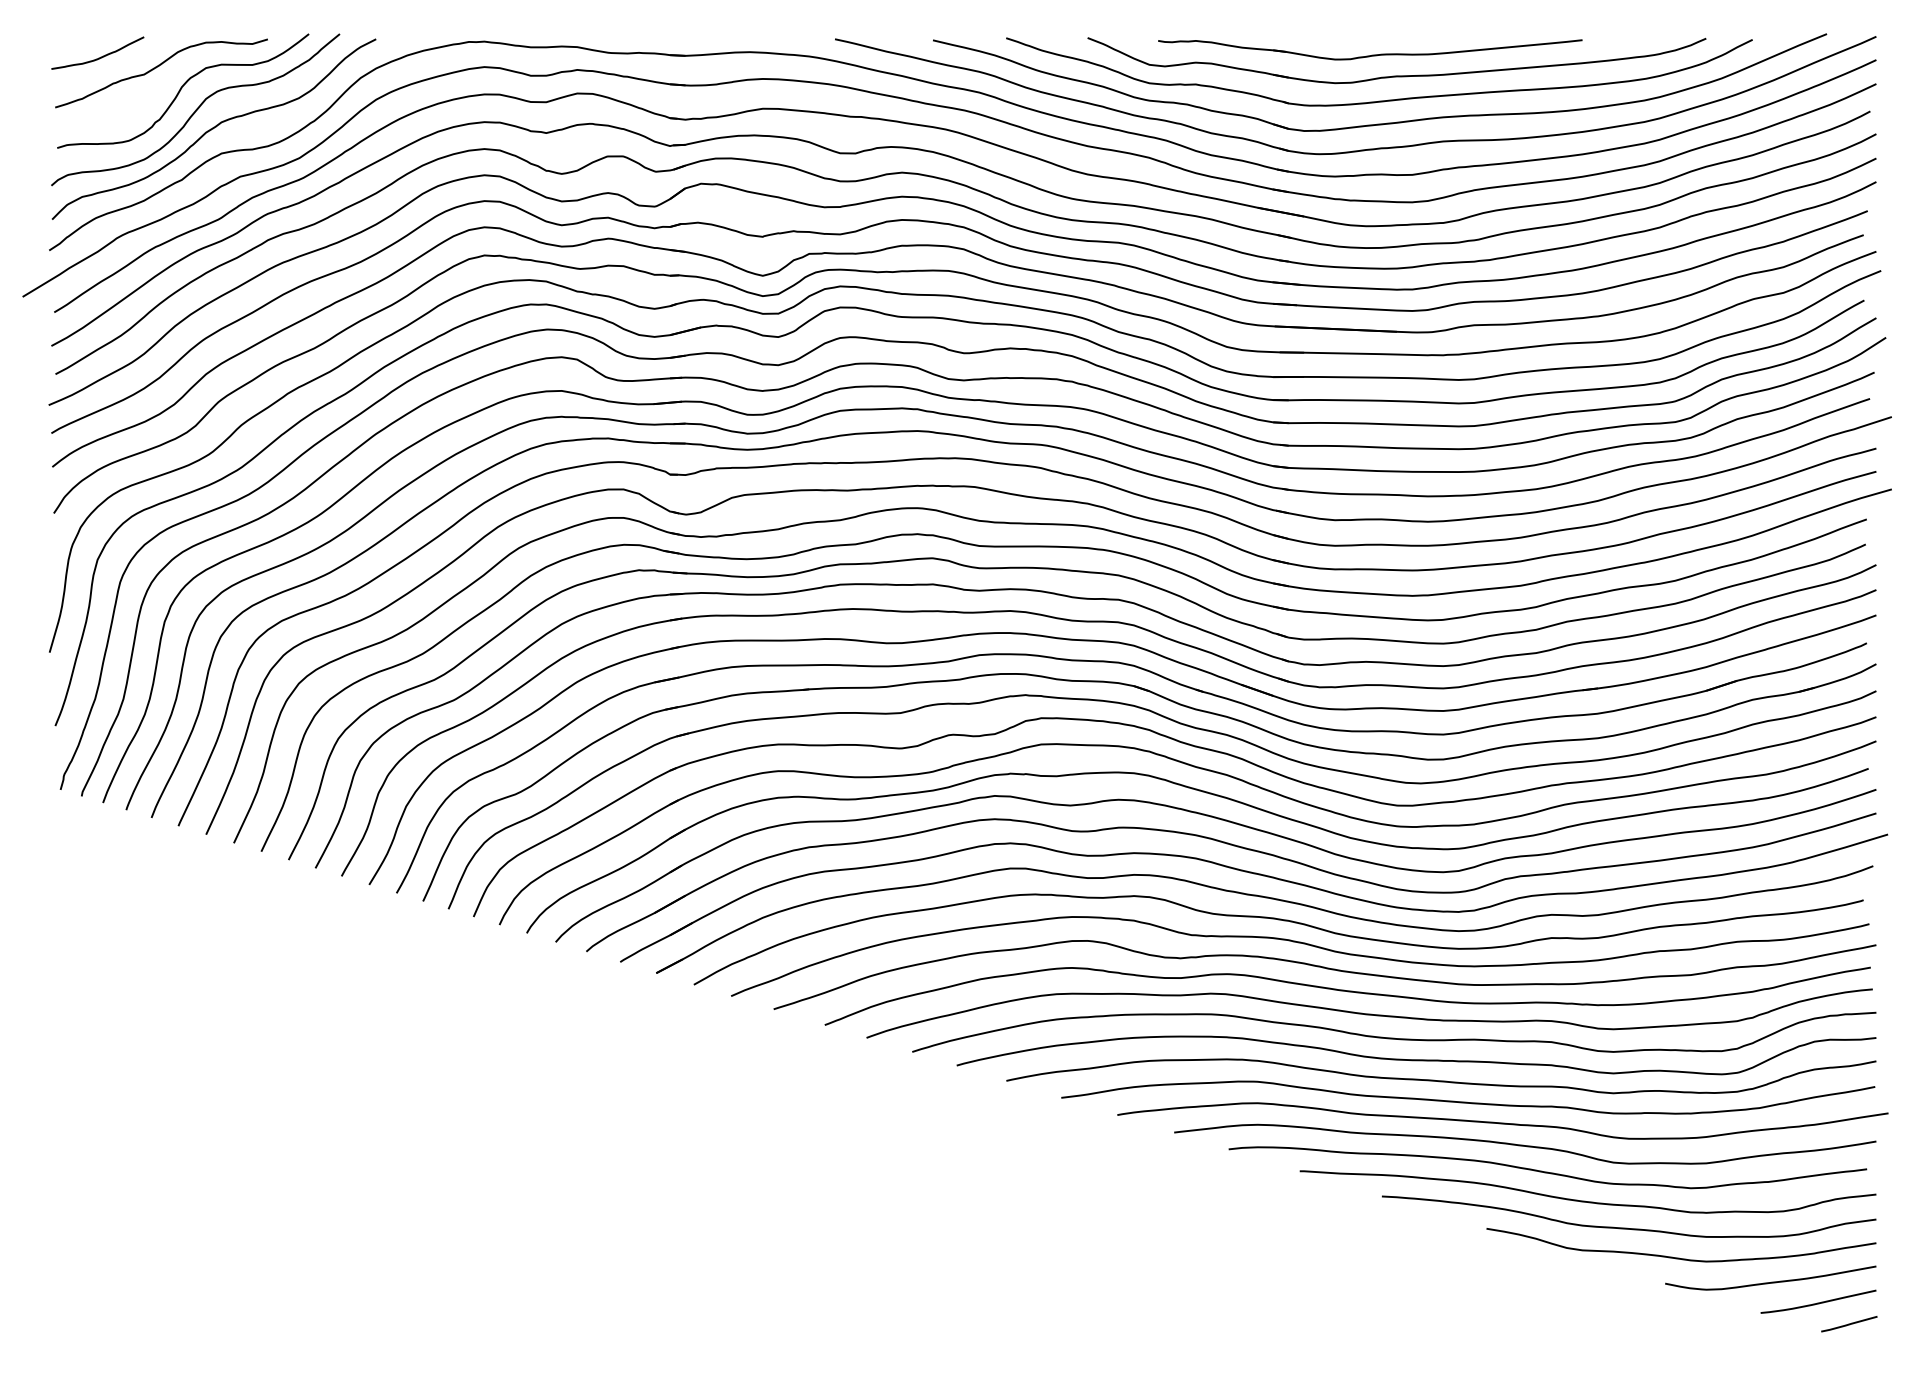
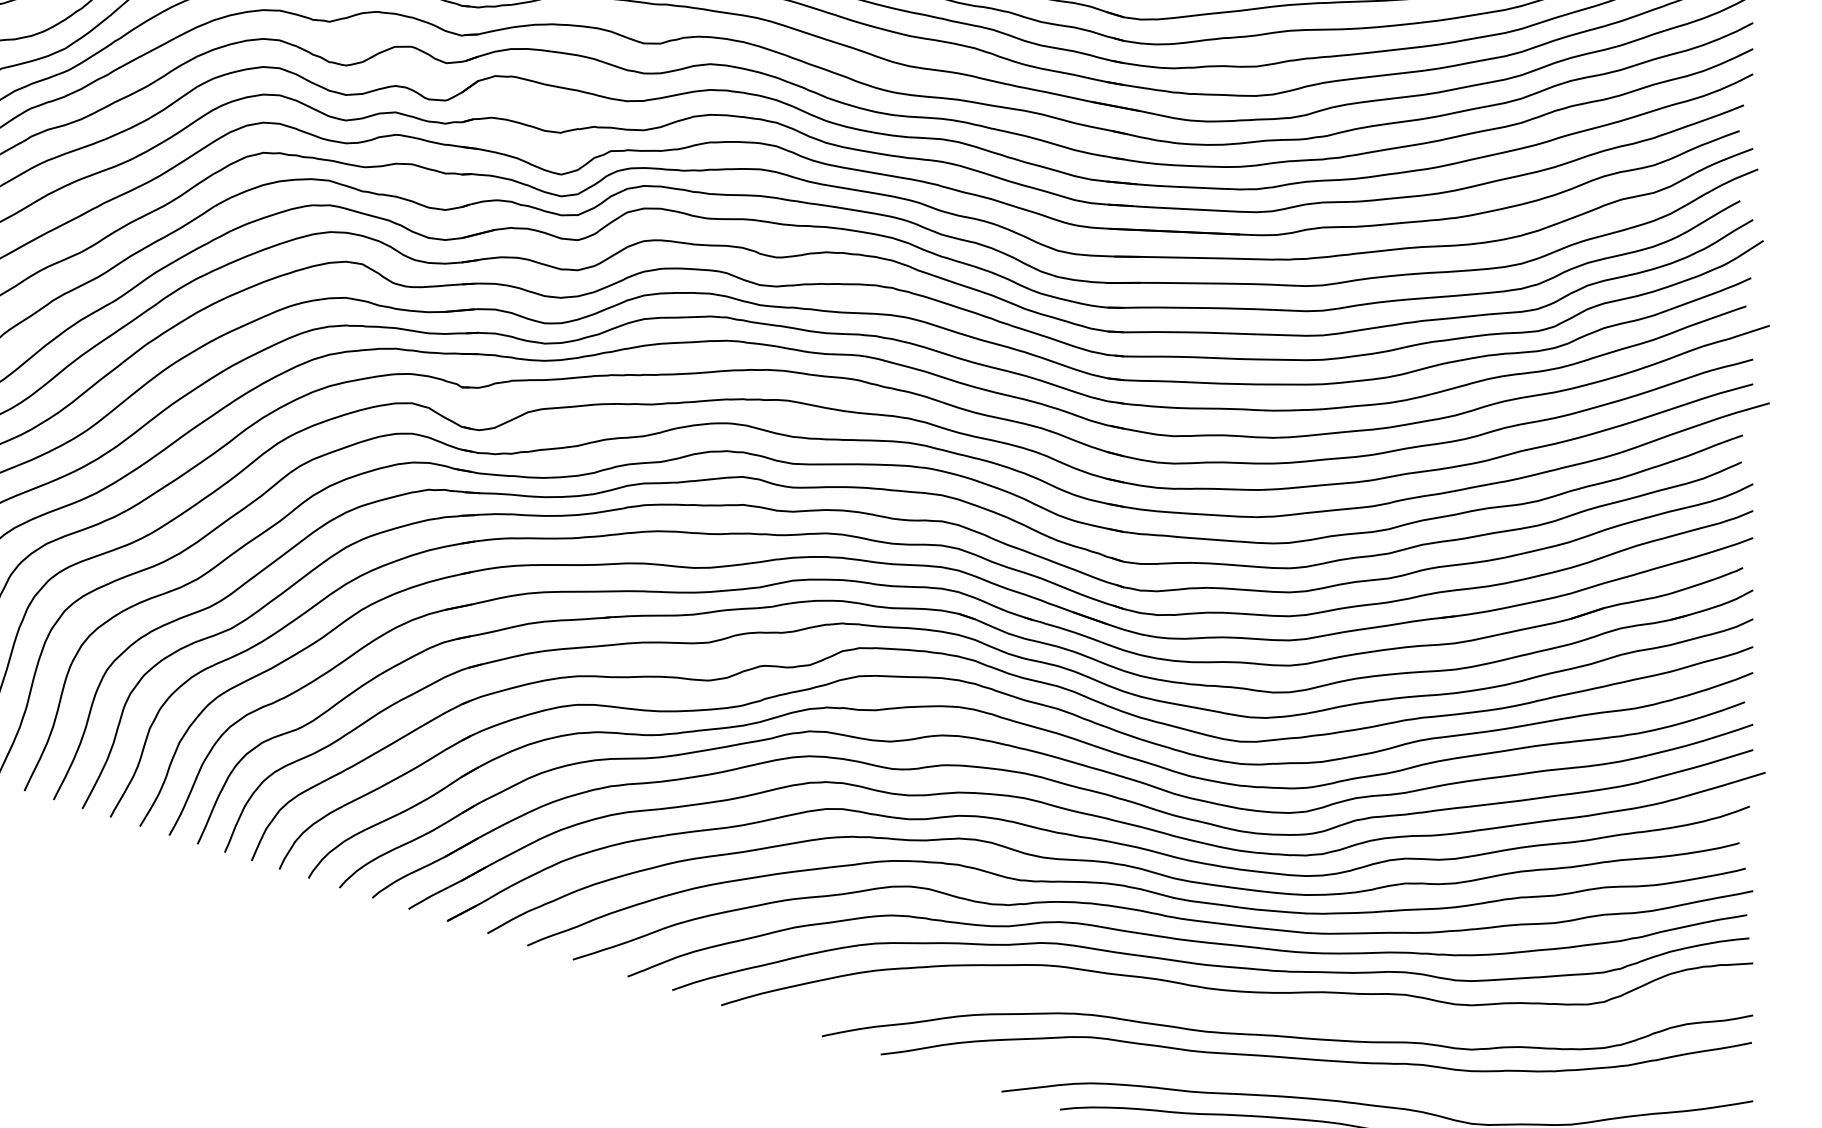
curve: (1416, 1059) -> (1260, 1013), removed
curve: (1502, 1122) -> (1352, 1080), removed

